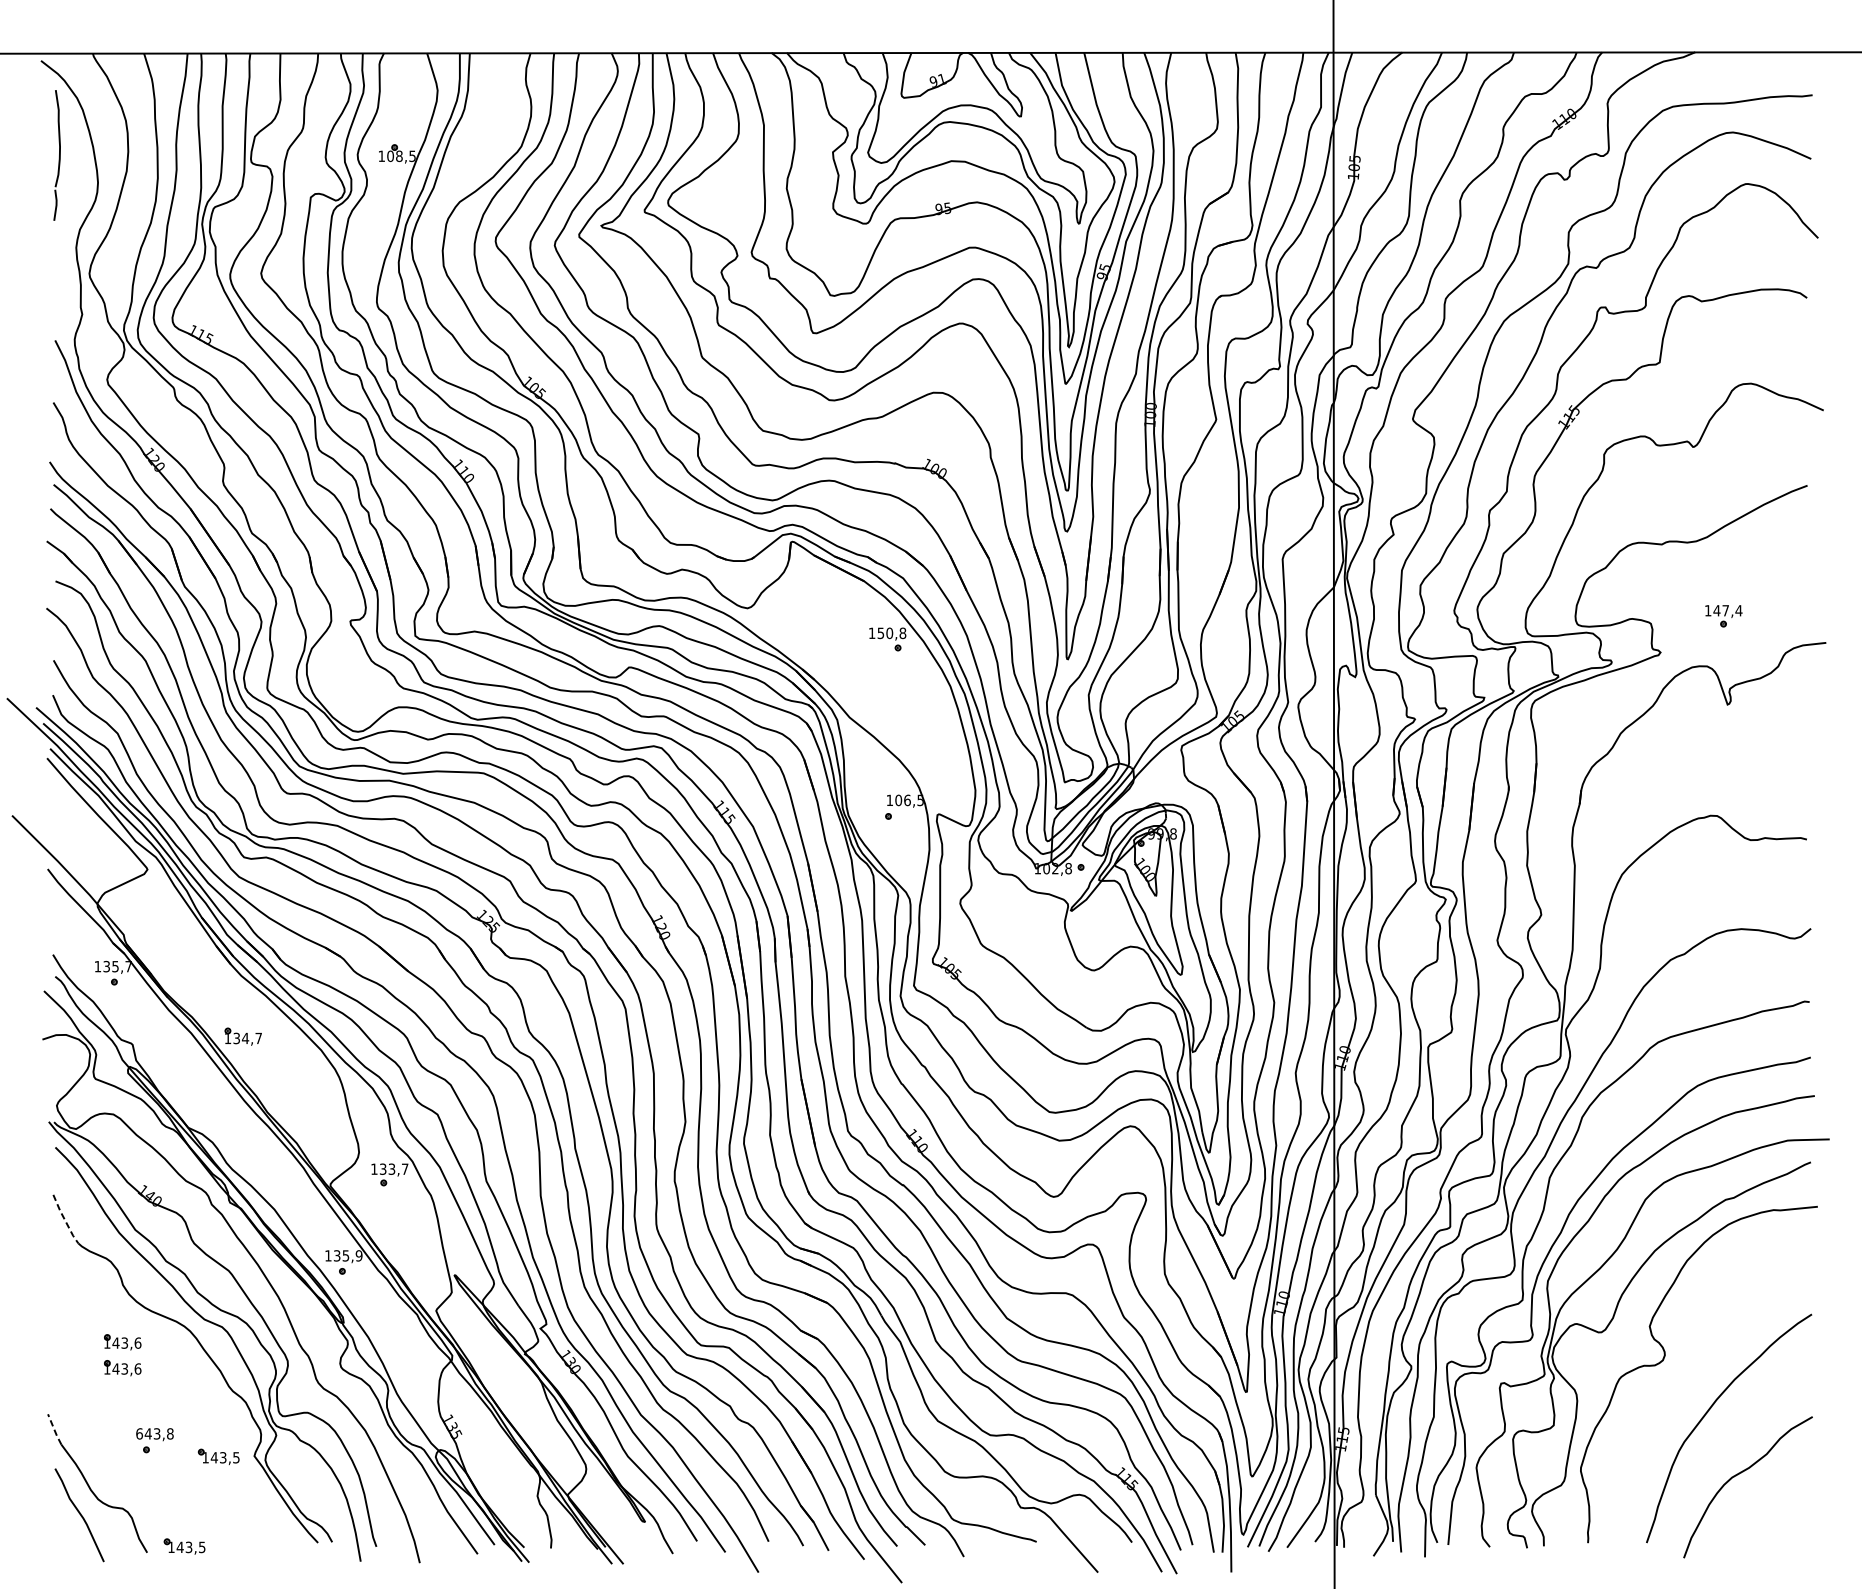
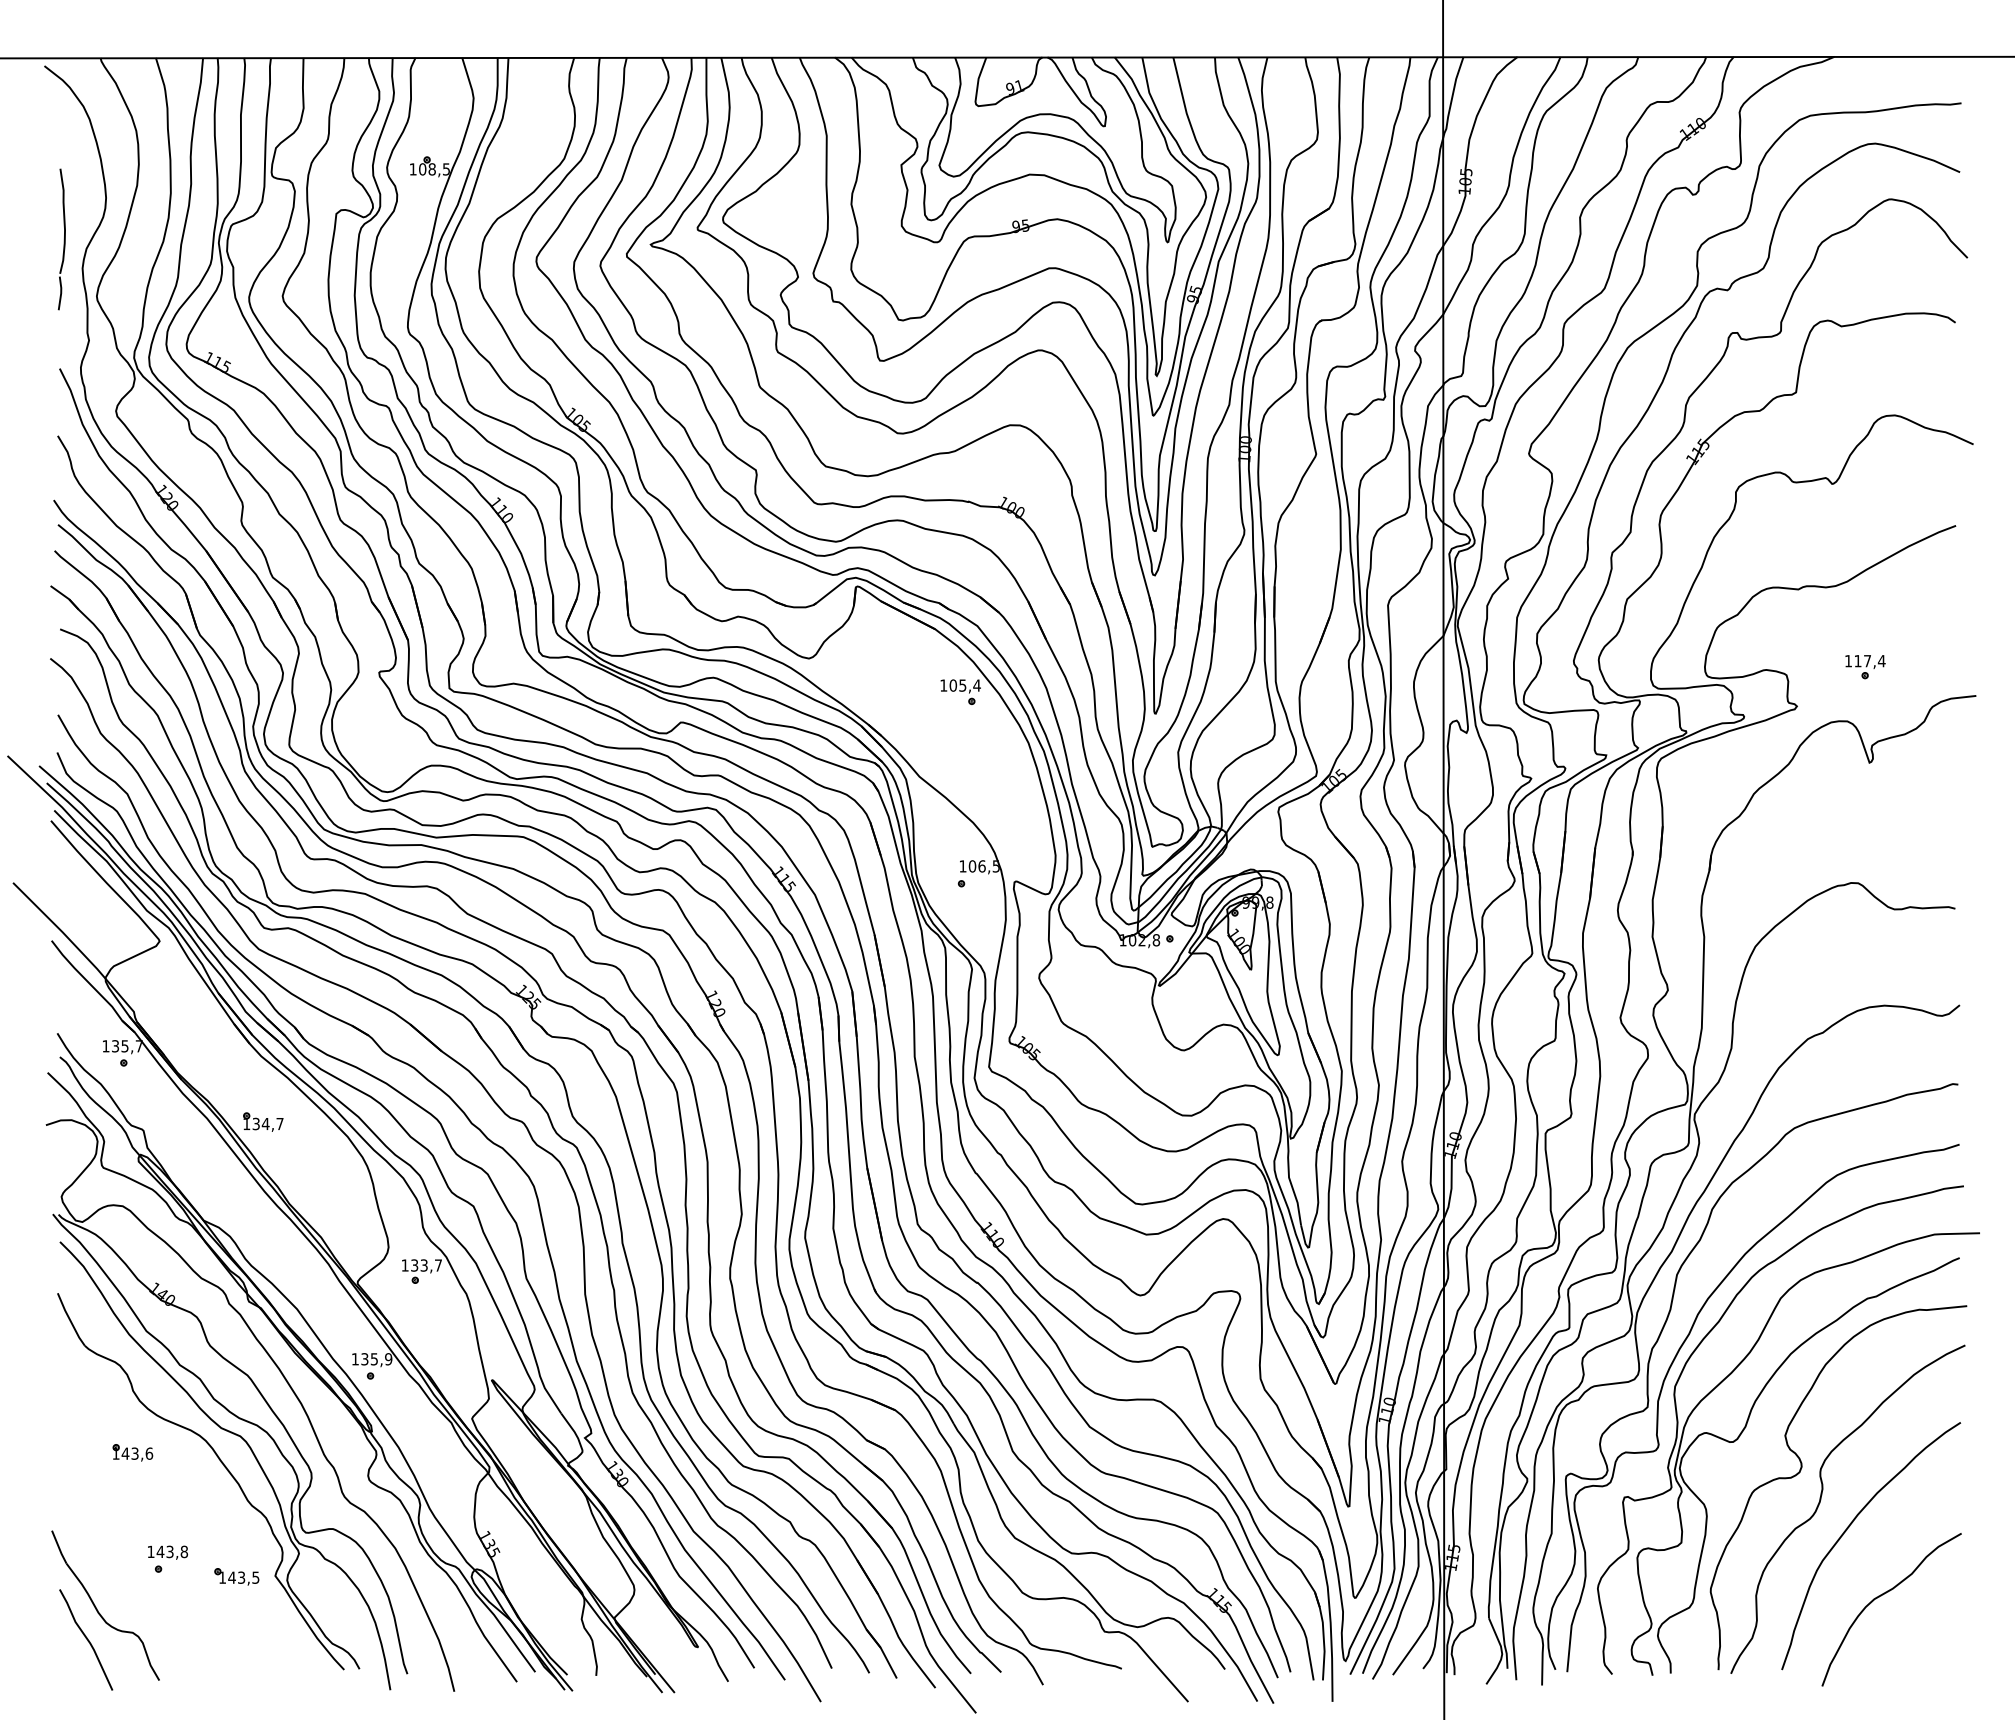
part: (56, 155) -> (61, 239), moved
text: (1716, 611) -> (1857, 661), 147,4 -> 117,4
text: (891, 633) -> (964, 685), 150,8 -> 105,4
line: (65, 1220) -> (70, 1320), dashed -> solid
part: (122, 1367) -> (132, 1480), removed
curve: (1683, 1386) -> (1821, 1500), added
line: (54, 1429) -> (59, 1547), dashed -> solid
text: (139, 1433) -> (150, 1551), 643,8 -> 143,8
part: (184, 1546) -> (199, 1673), removed

